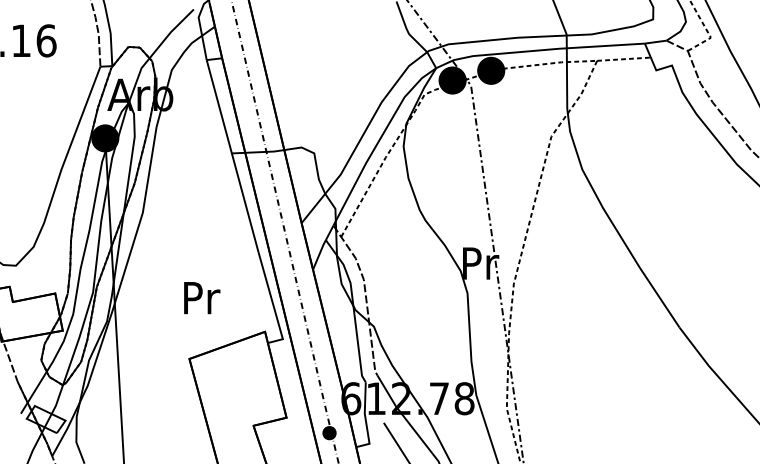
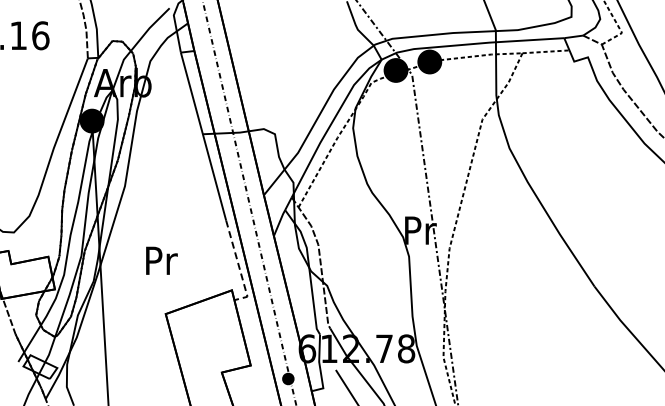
text: (201, 297) -> (161, 260), moved
line: (273, 304) -> (239, 266), solid -> dashed

